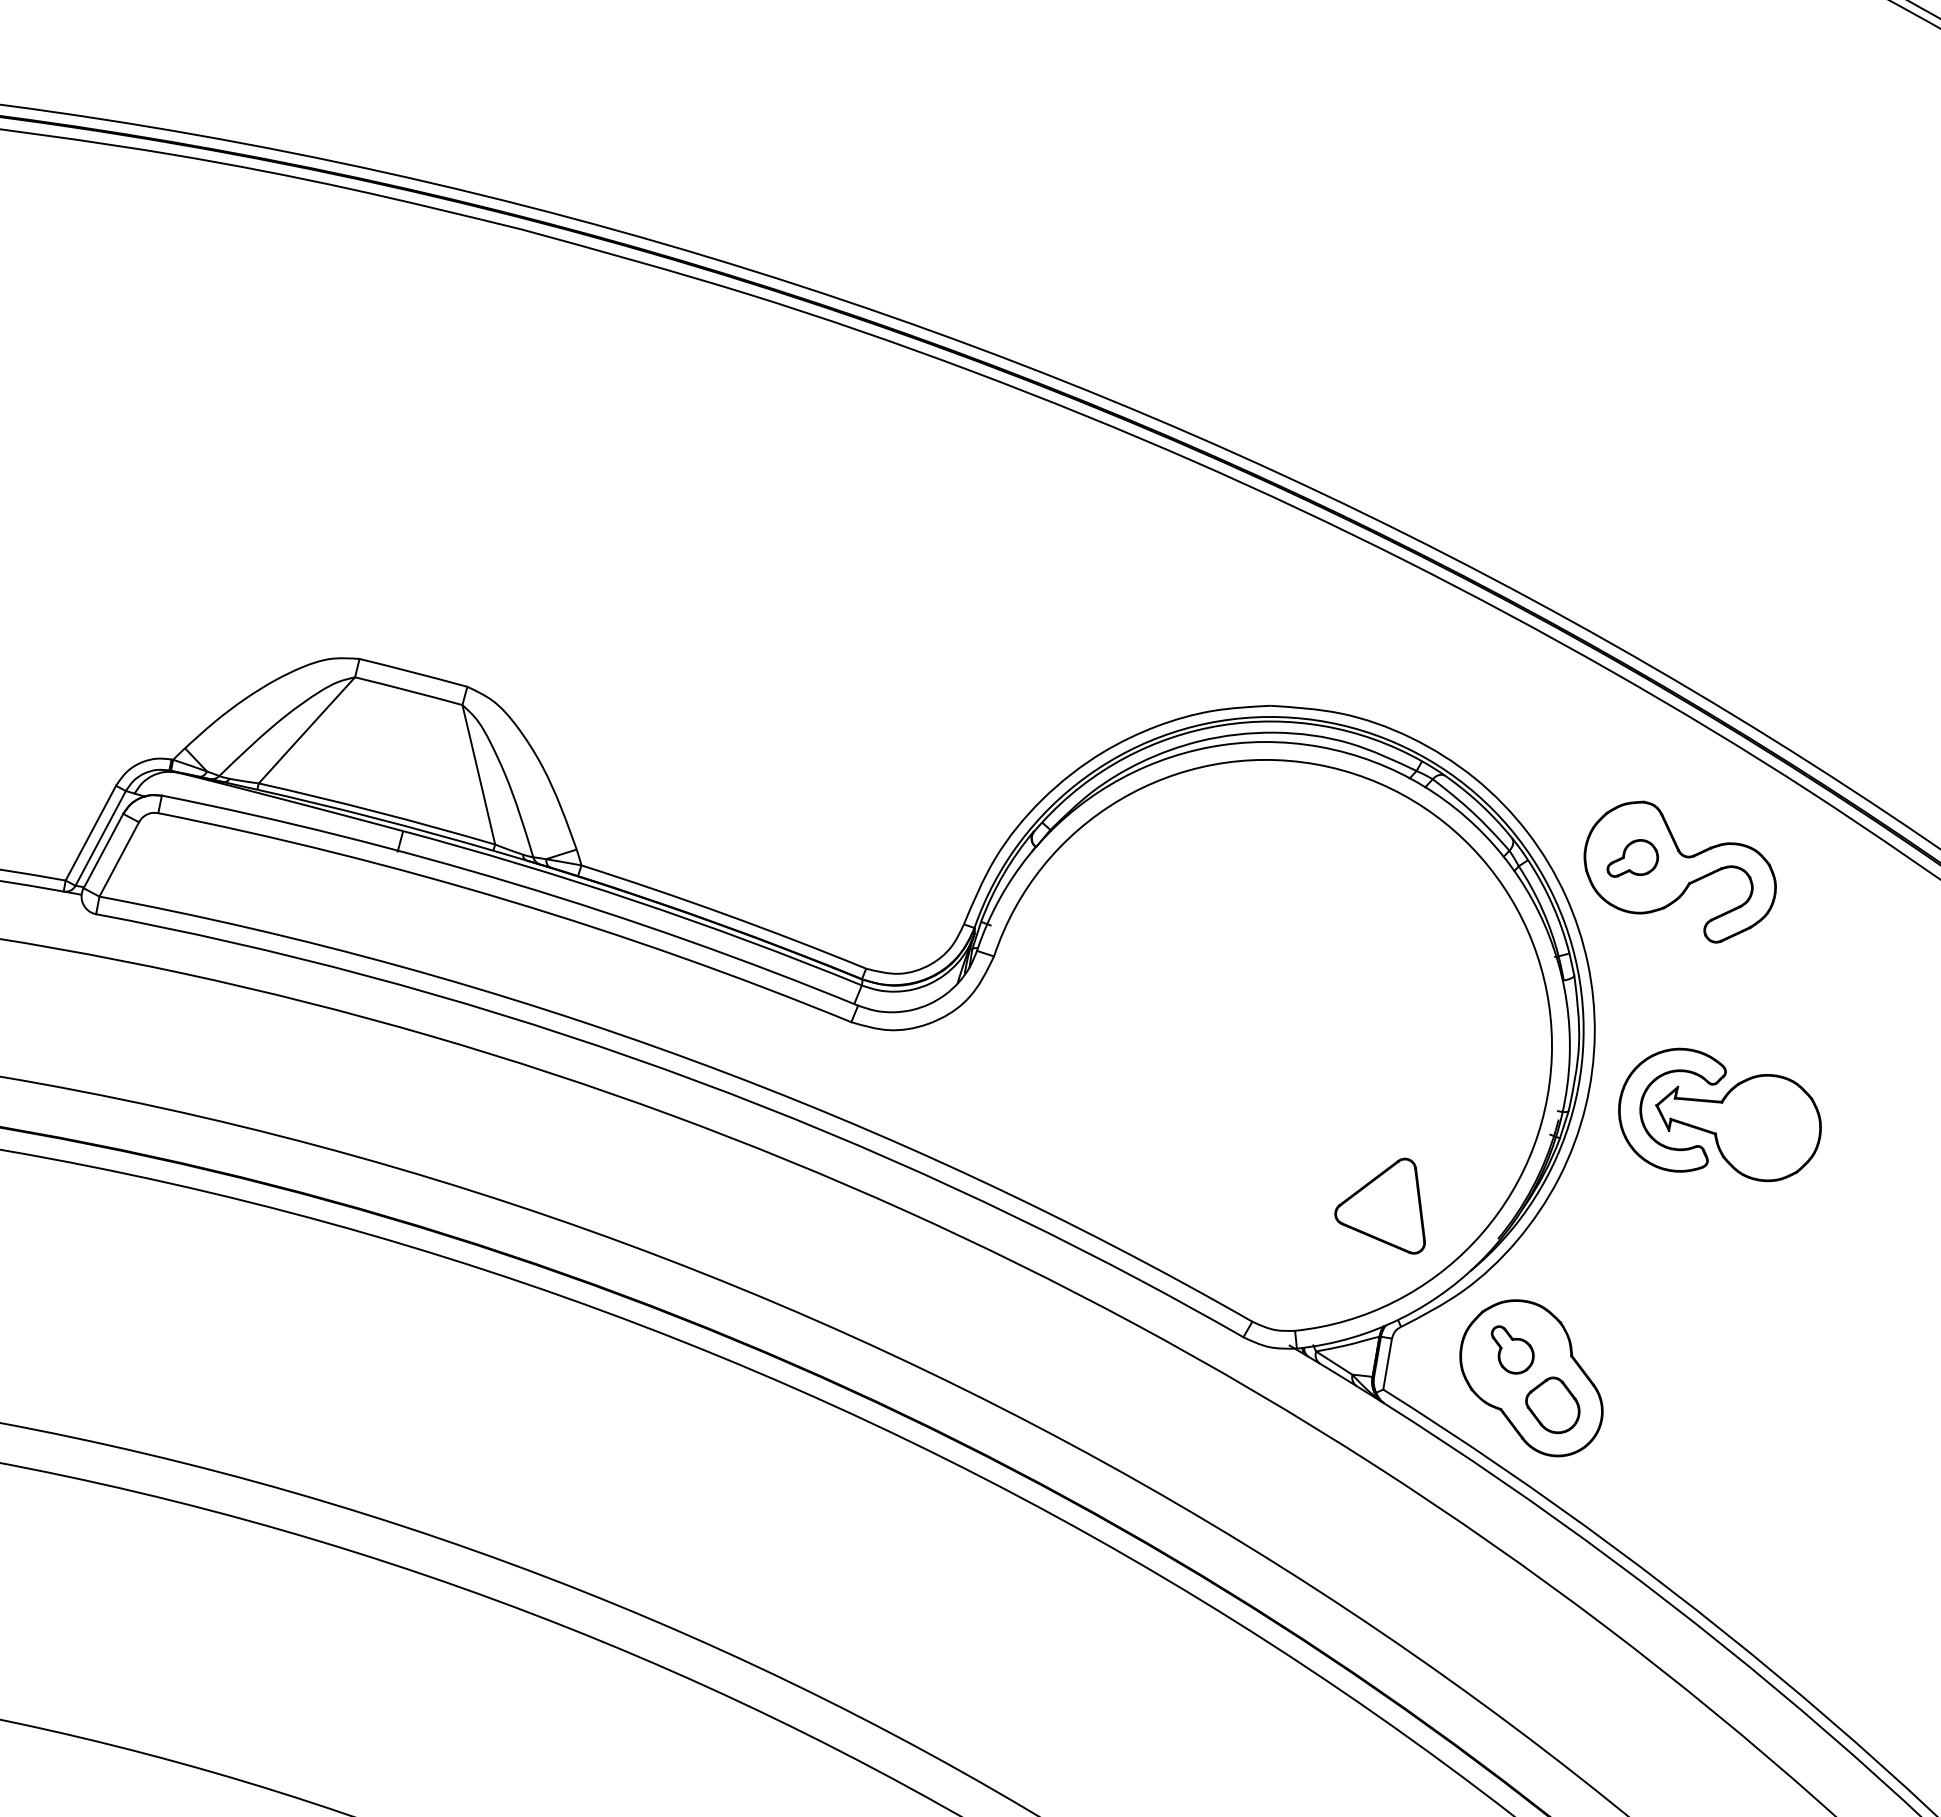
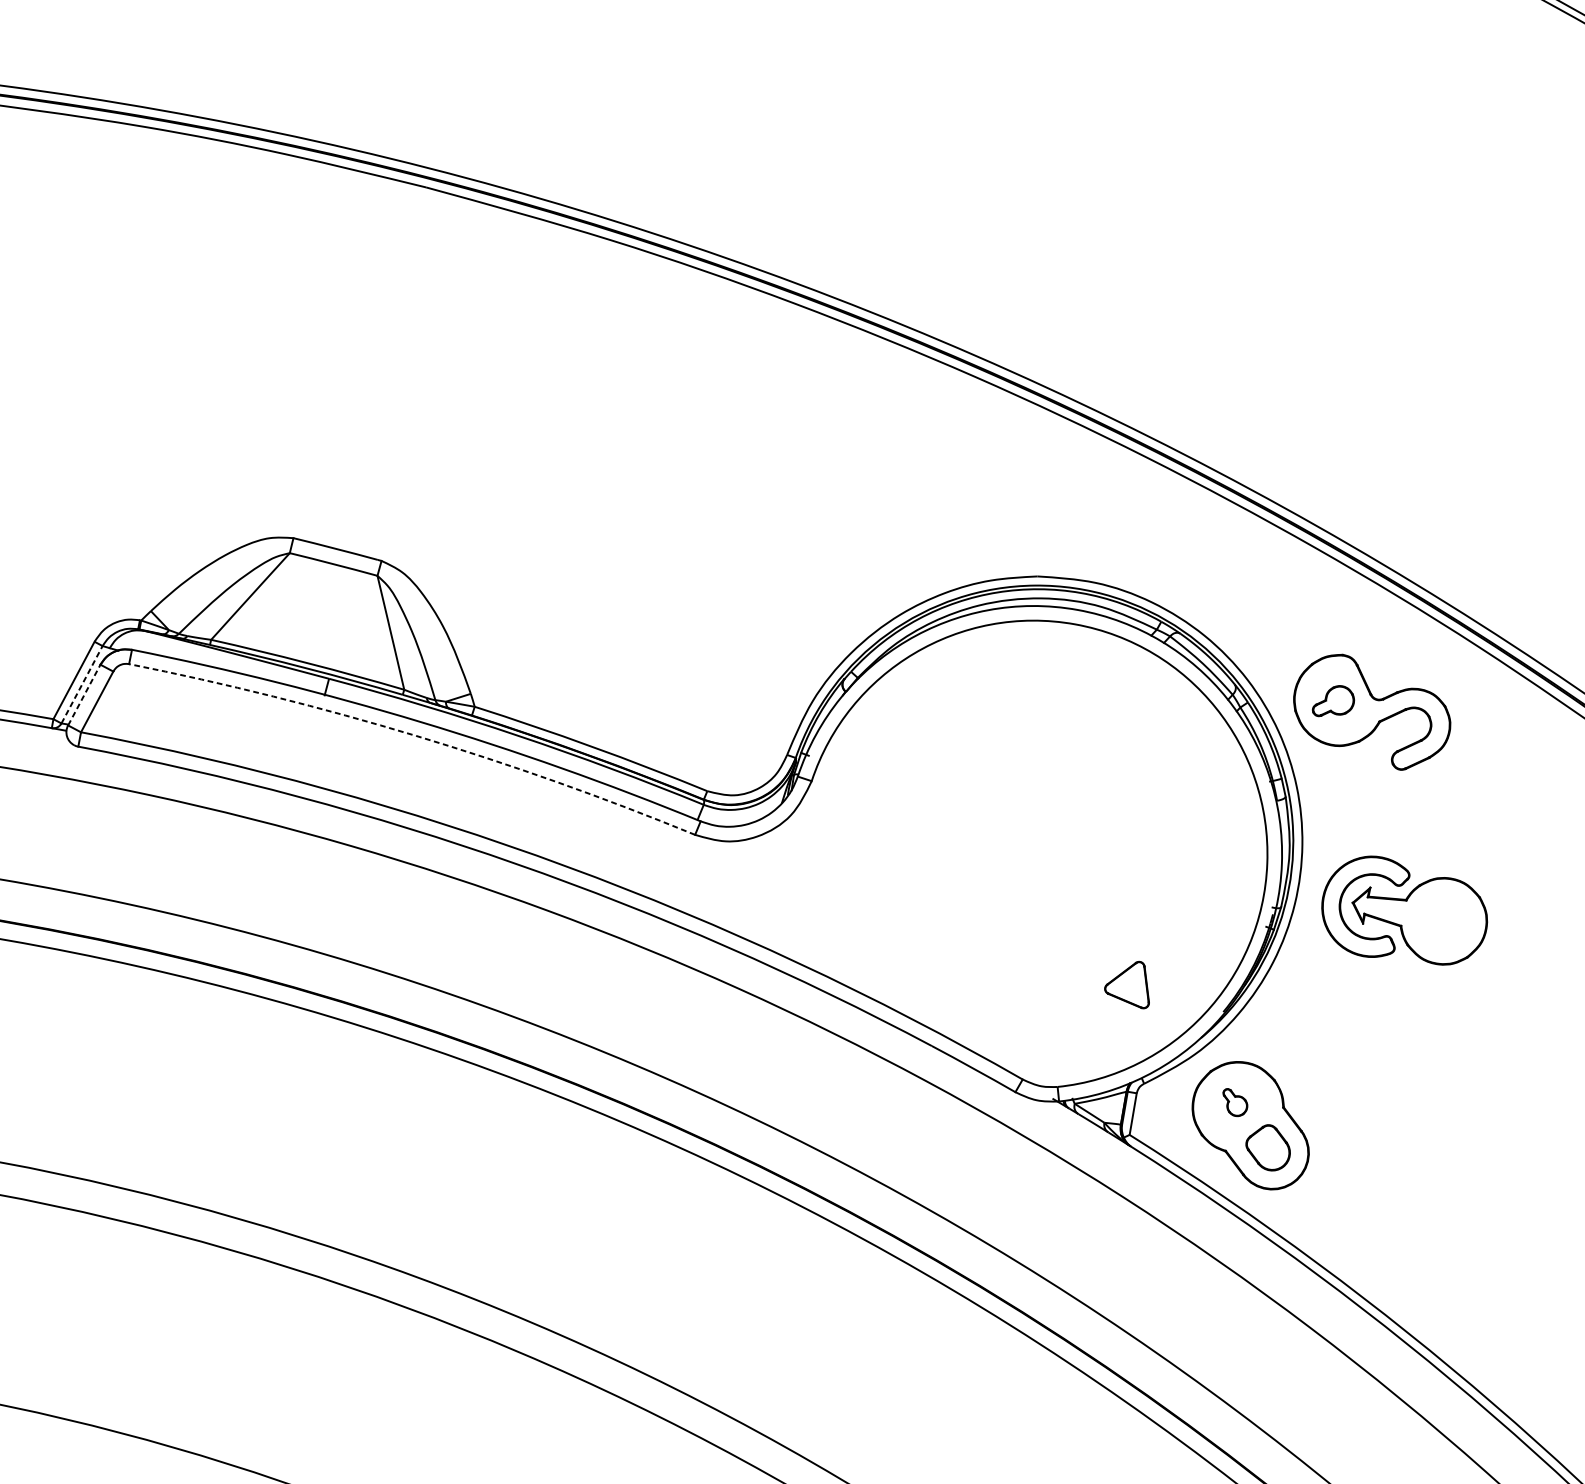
line: (100, 838) -> (81, 684), solid -> dashed
line: (103, 850) -> (84, 694), solid -> dashed
arc: (509, 901) -> (415, 736), solid -> dashed
part: (1379, 1205) -> (1126, 984), size x0.6
part: (1512, 1349) -> (1235, 1102), size x0.7

